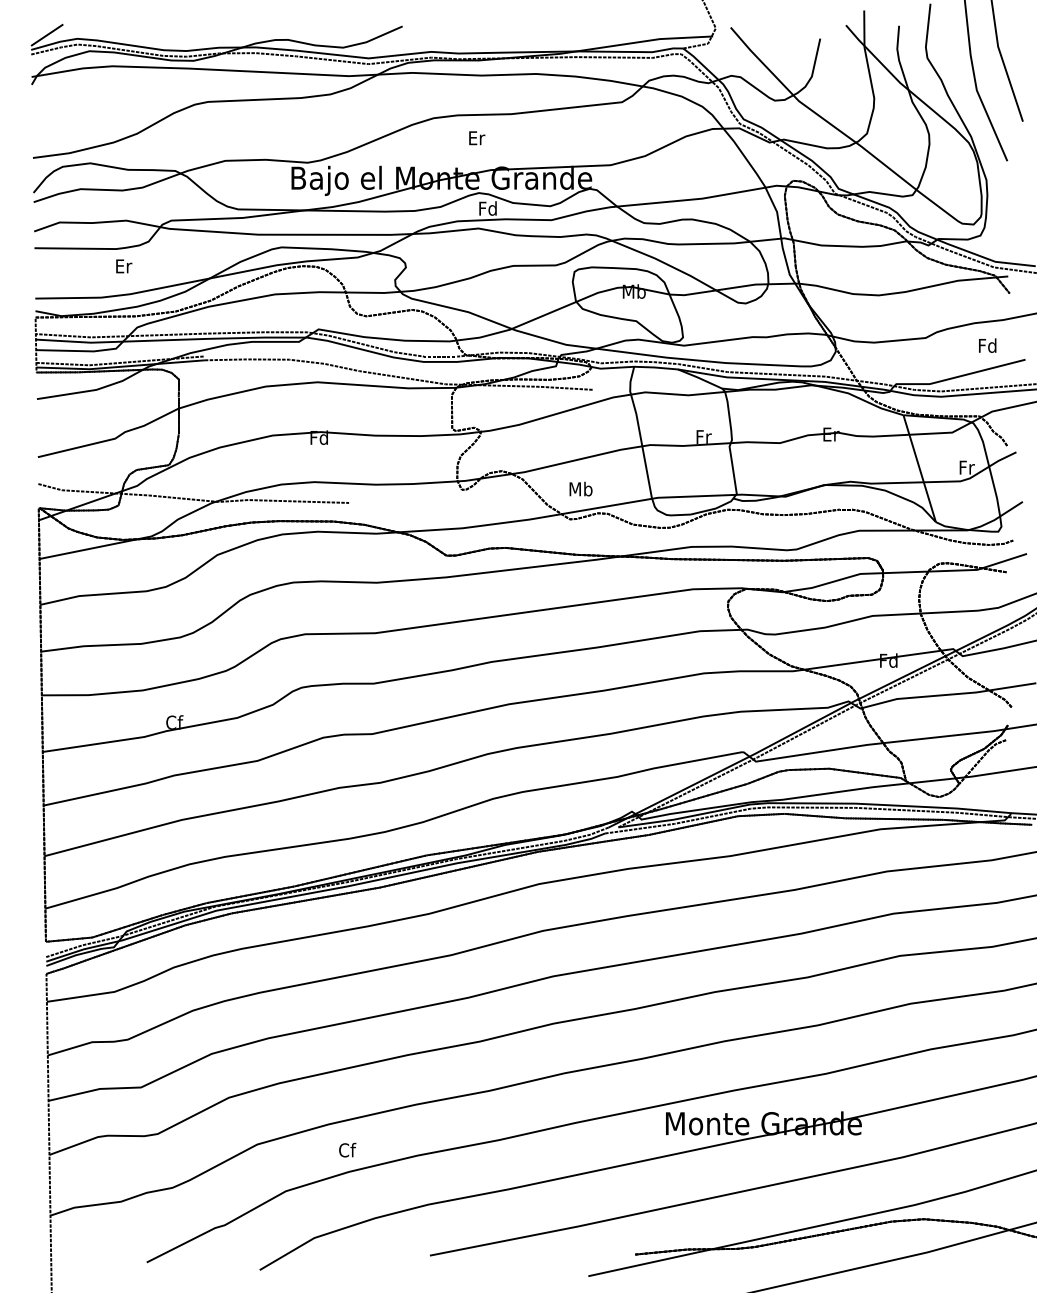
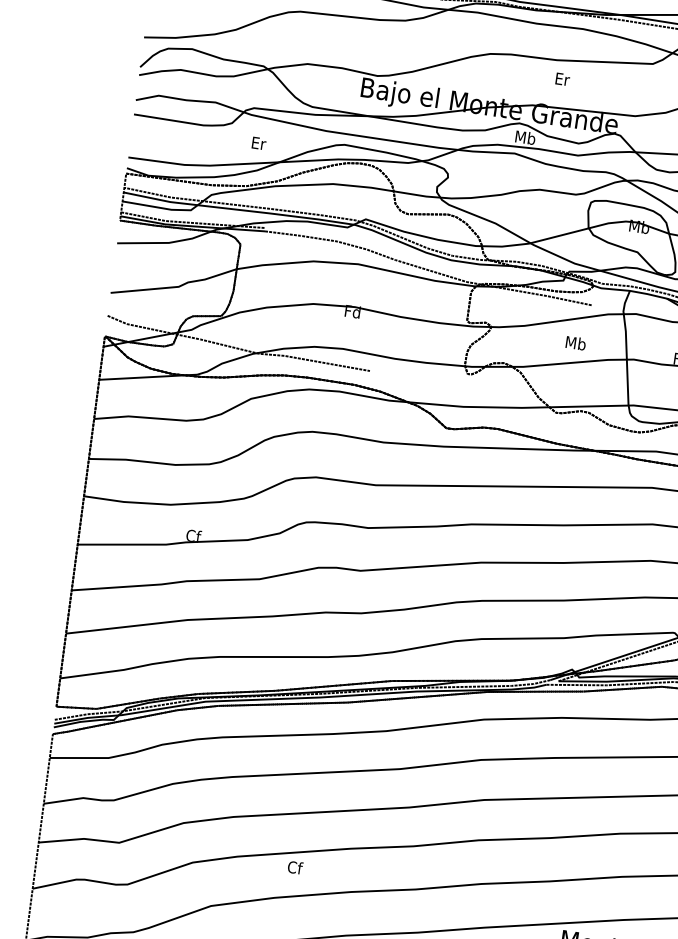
text: (477, 138) -> (563, 79), moved
text: (487, 208) -> (524, 137), Fd -> Mb
text: (124, 266) -> (259, 143), moved
text: (580, 488) -> (575, 342), moved
text: (347, 1149) -> (295, 867), moved

